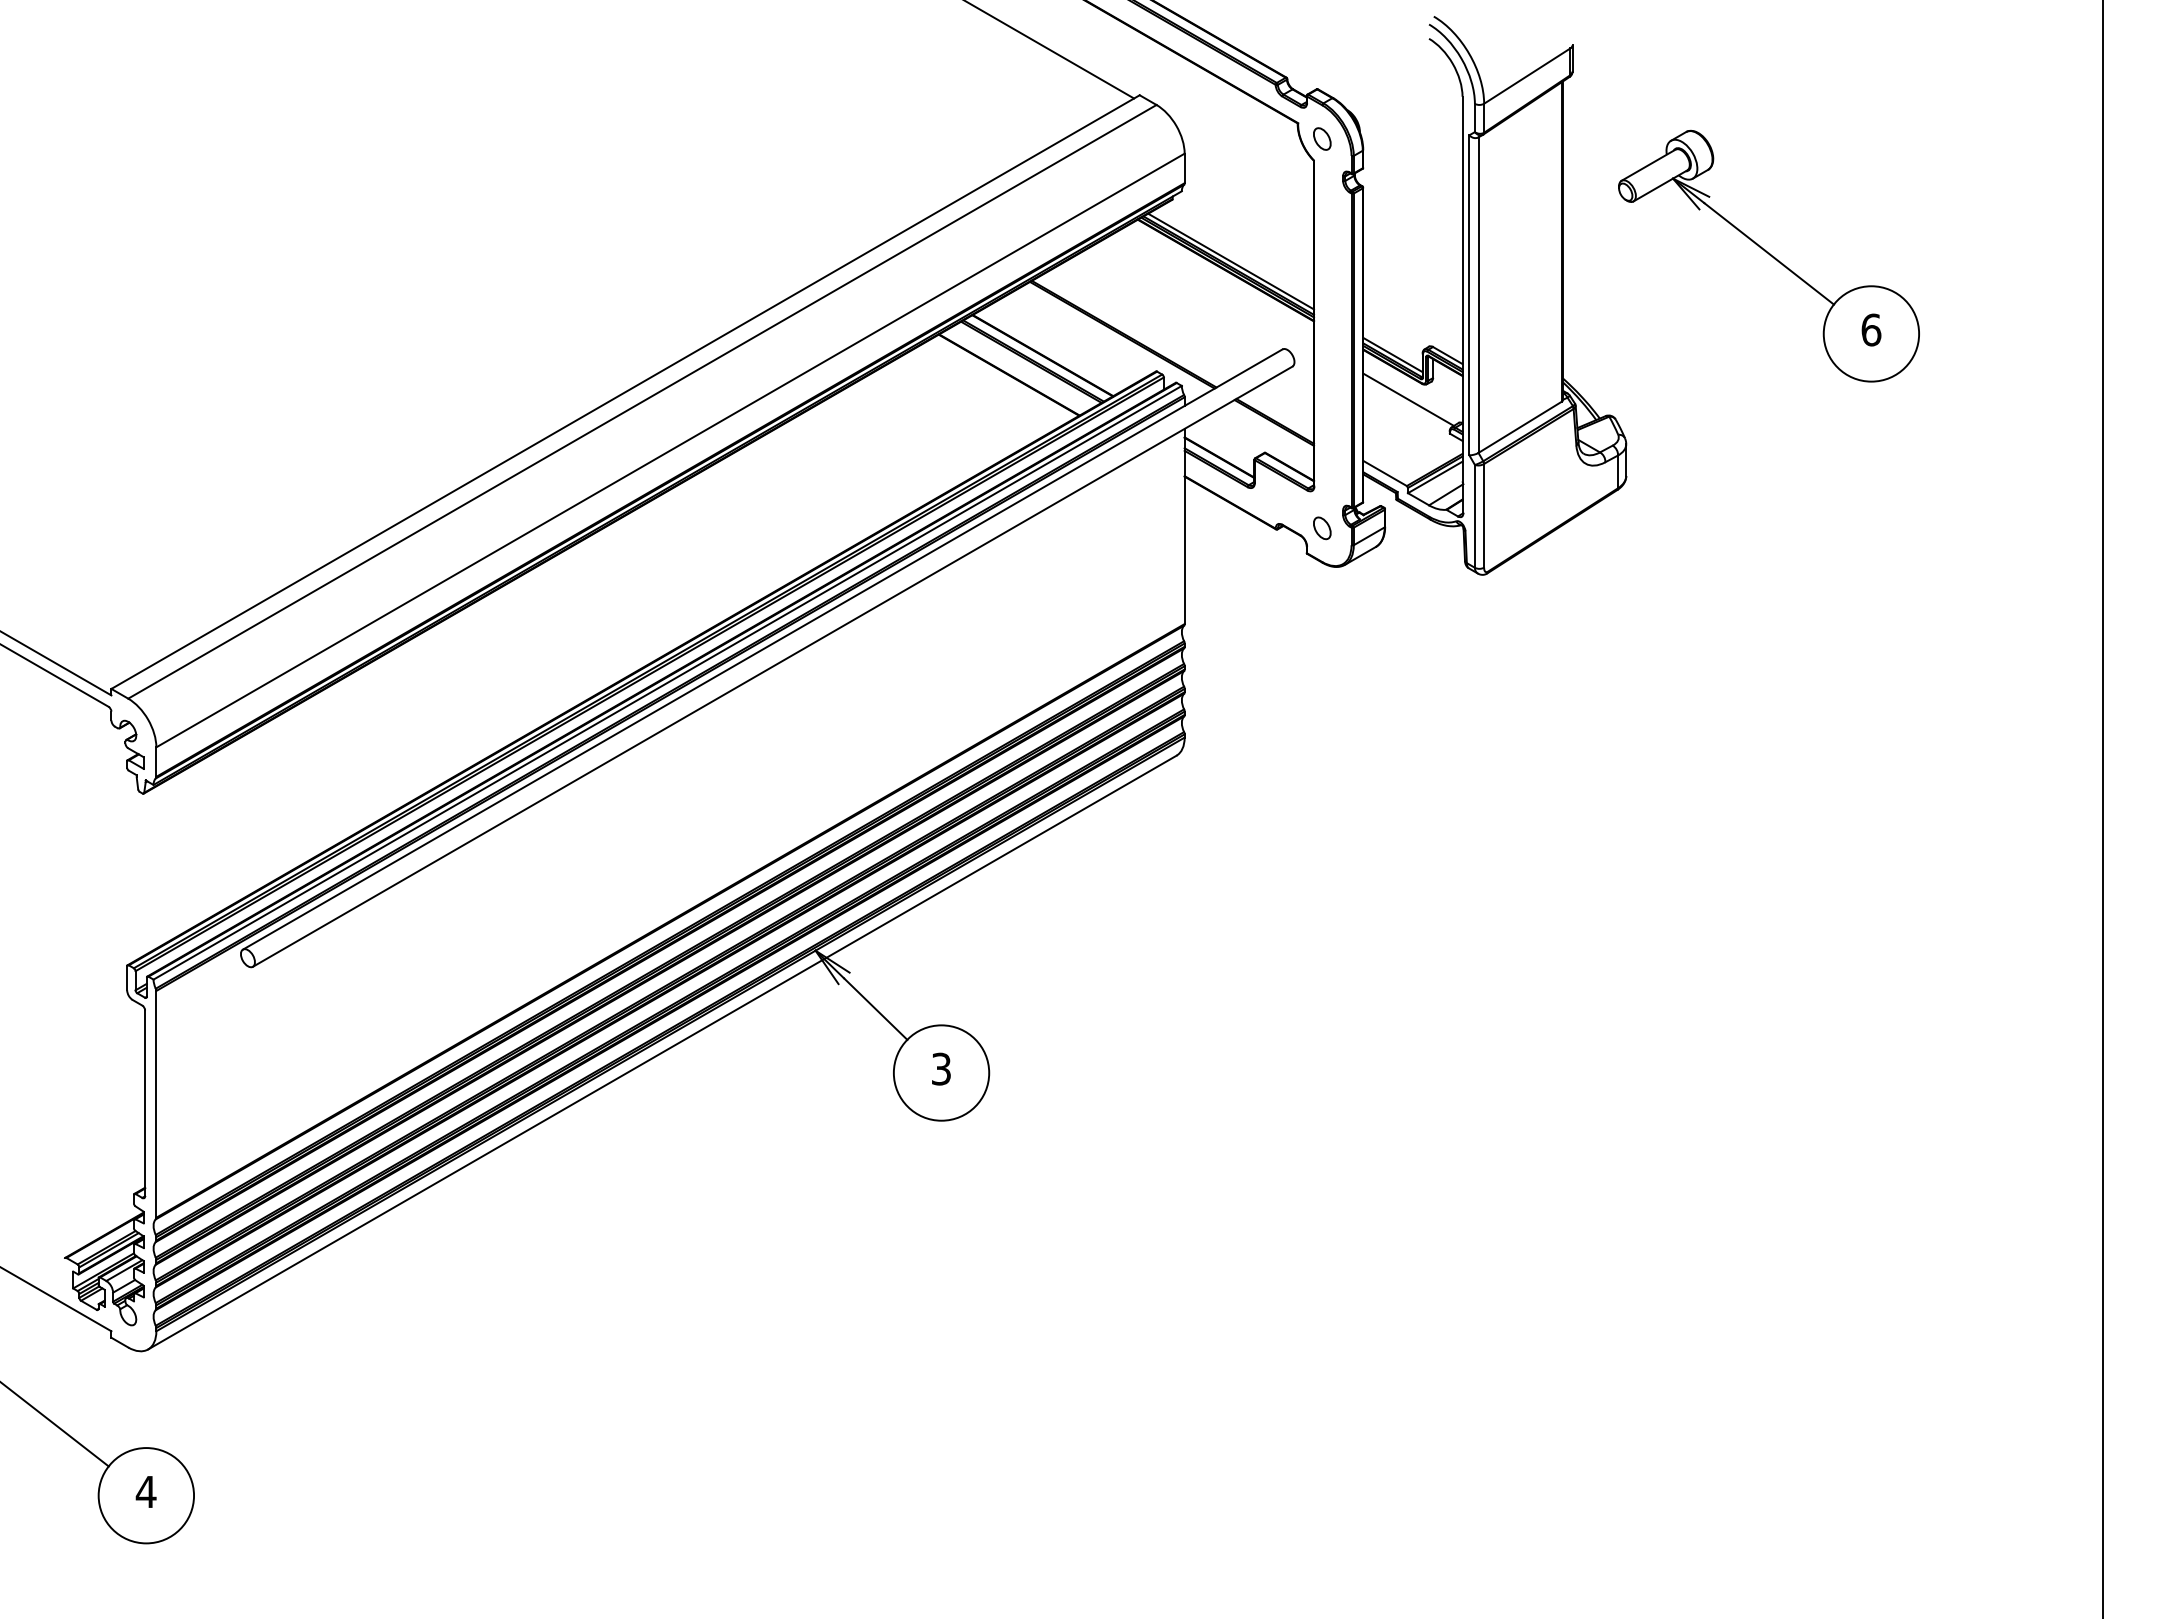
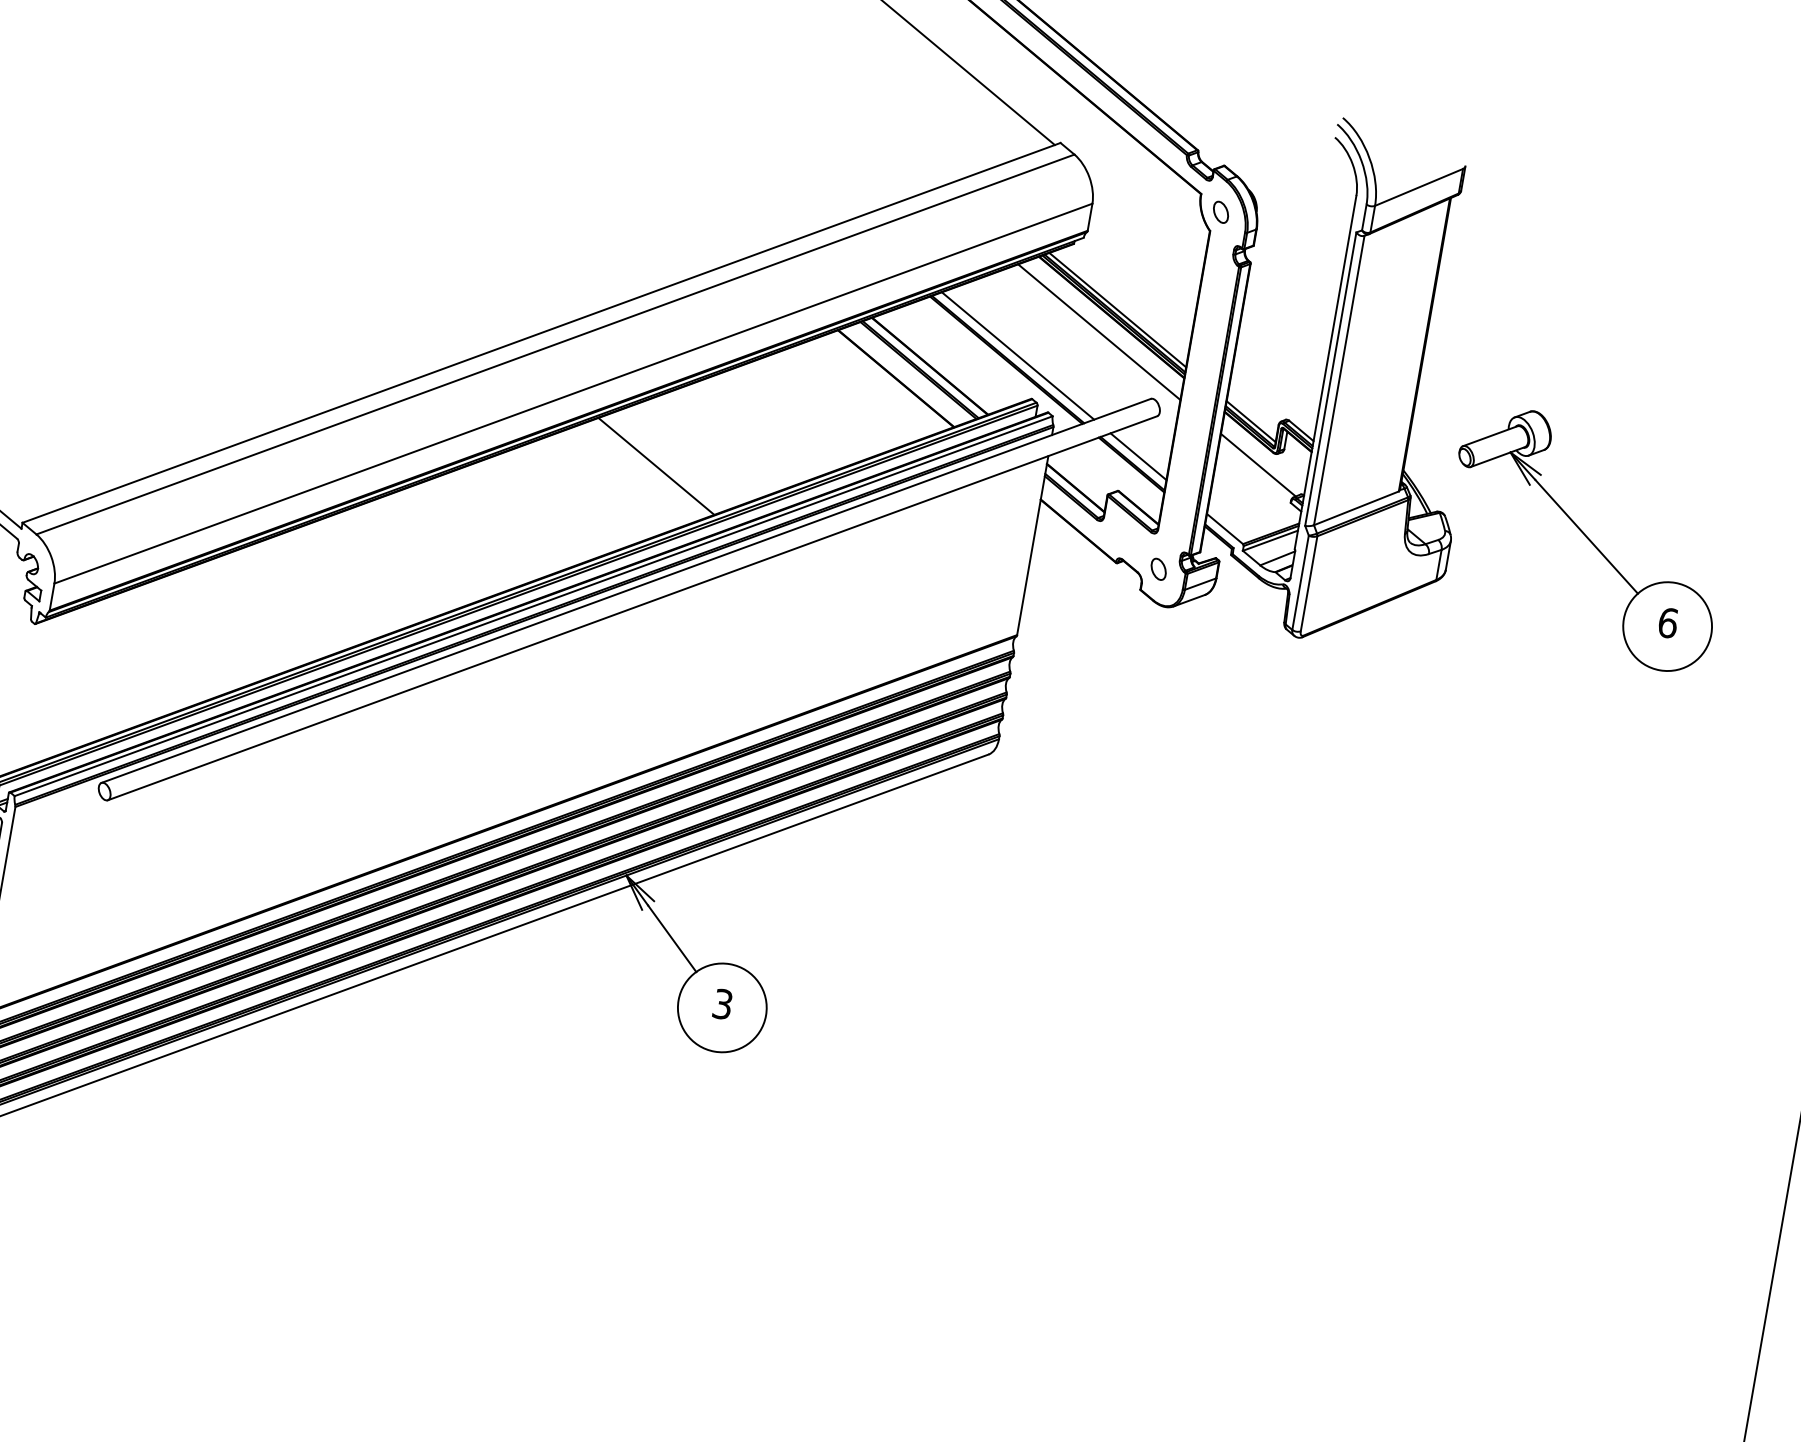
part: (1768, 255) -> (1585, 538), moved
line: (1215, 288) -> (1099, 332), added
line: (1133, 328) -> (1017, 355), added
line: (1279, 412) -> (1137, 456), added
line: (771, 511) -> (656, 465), added

